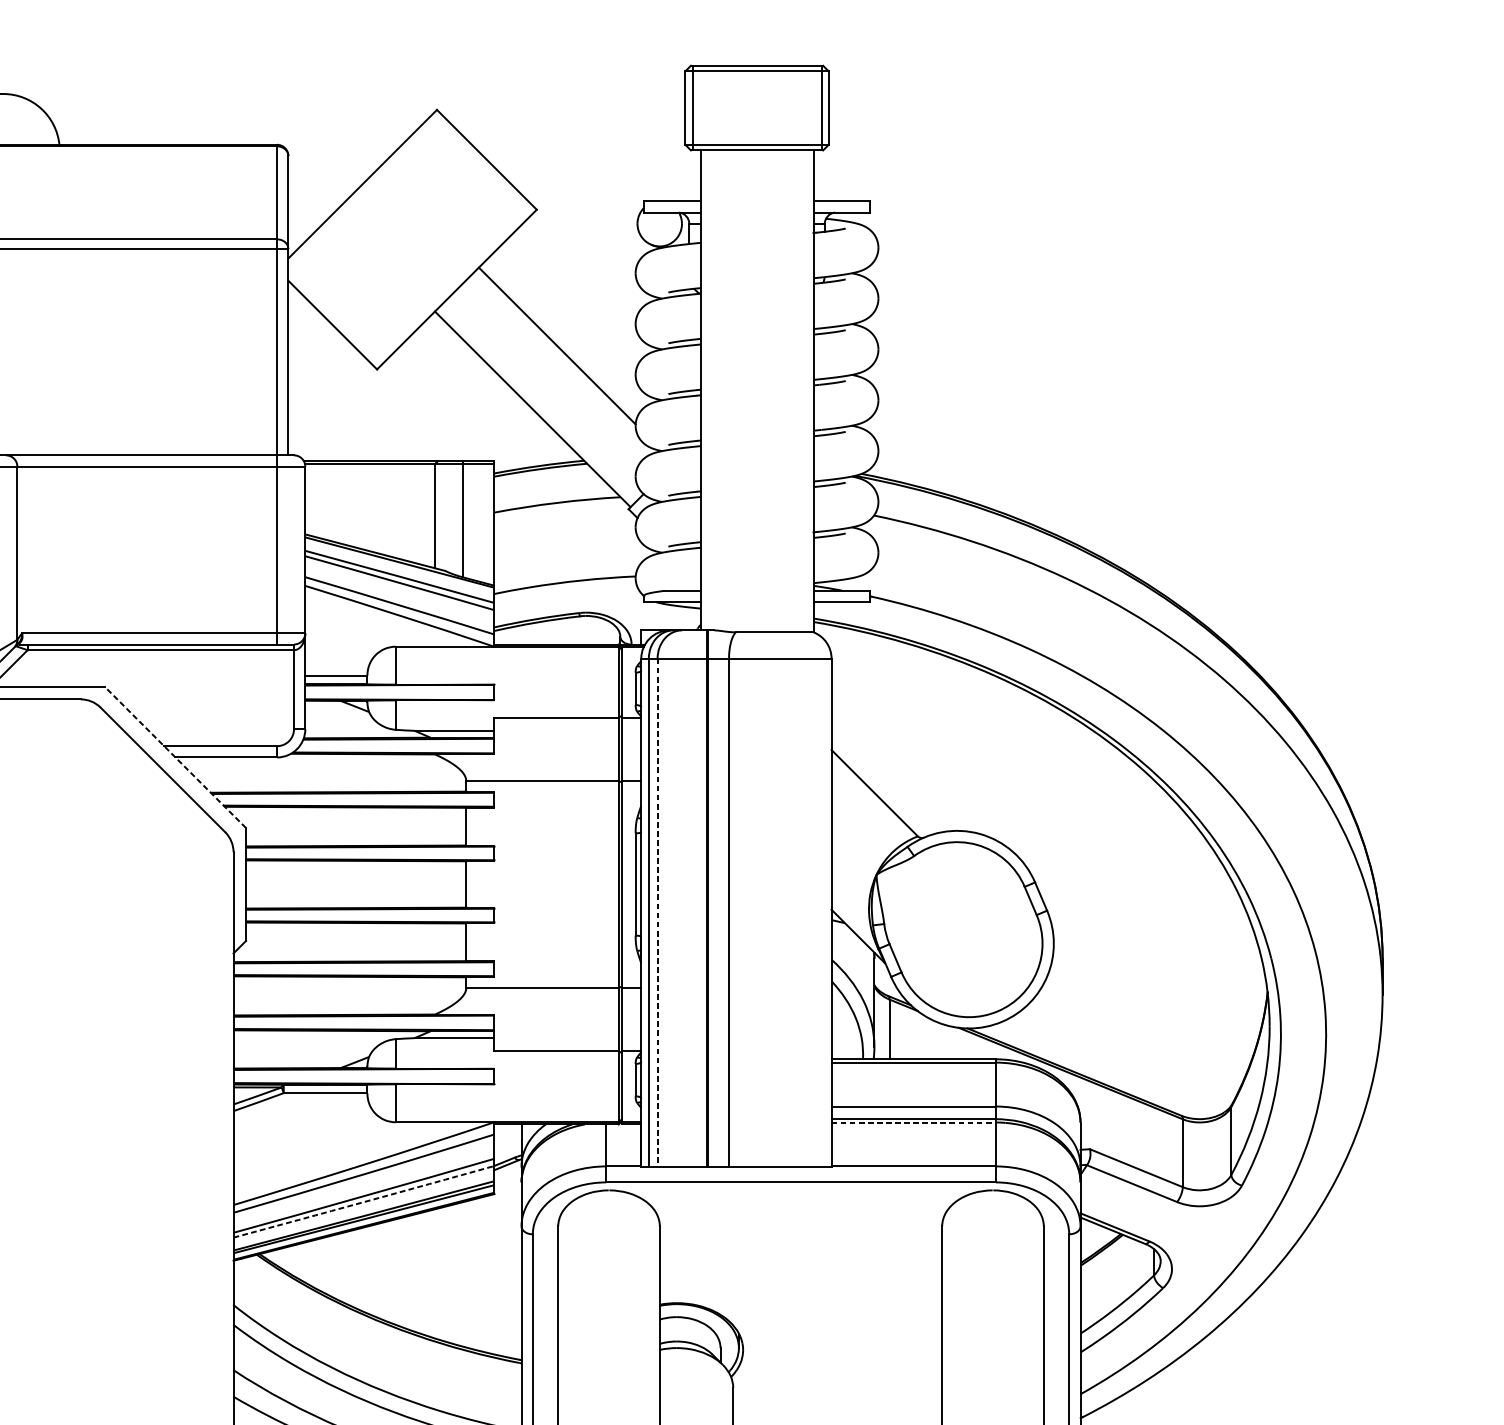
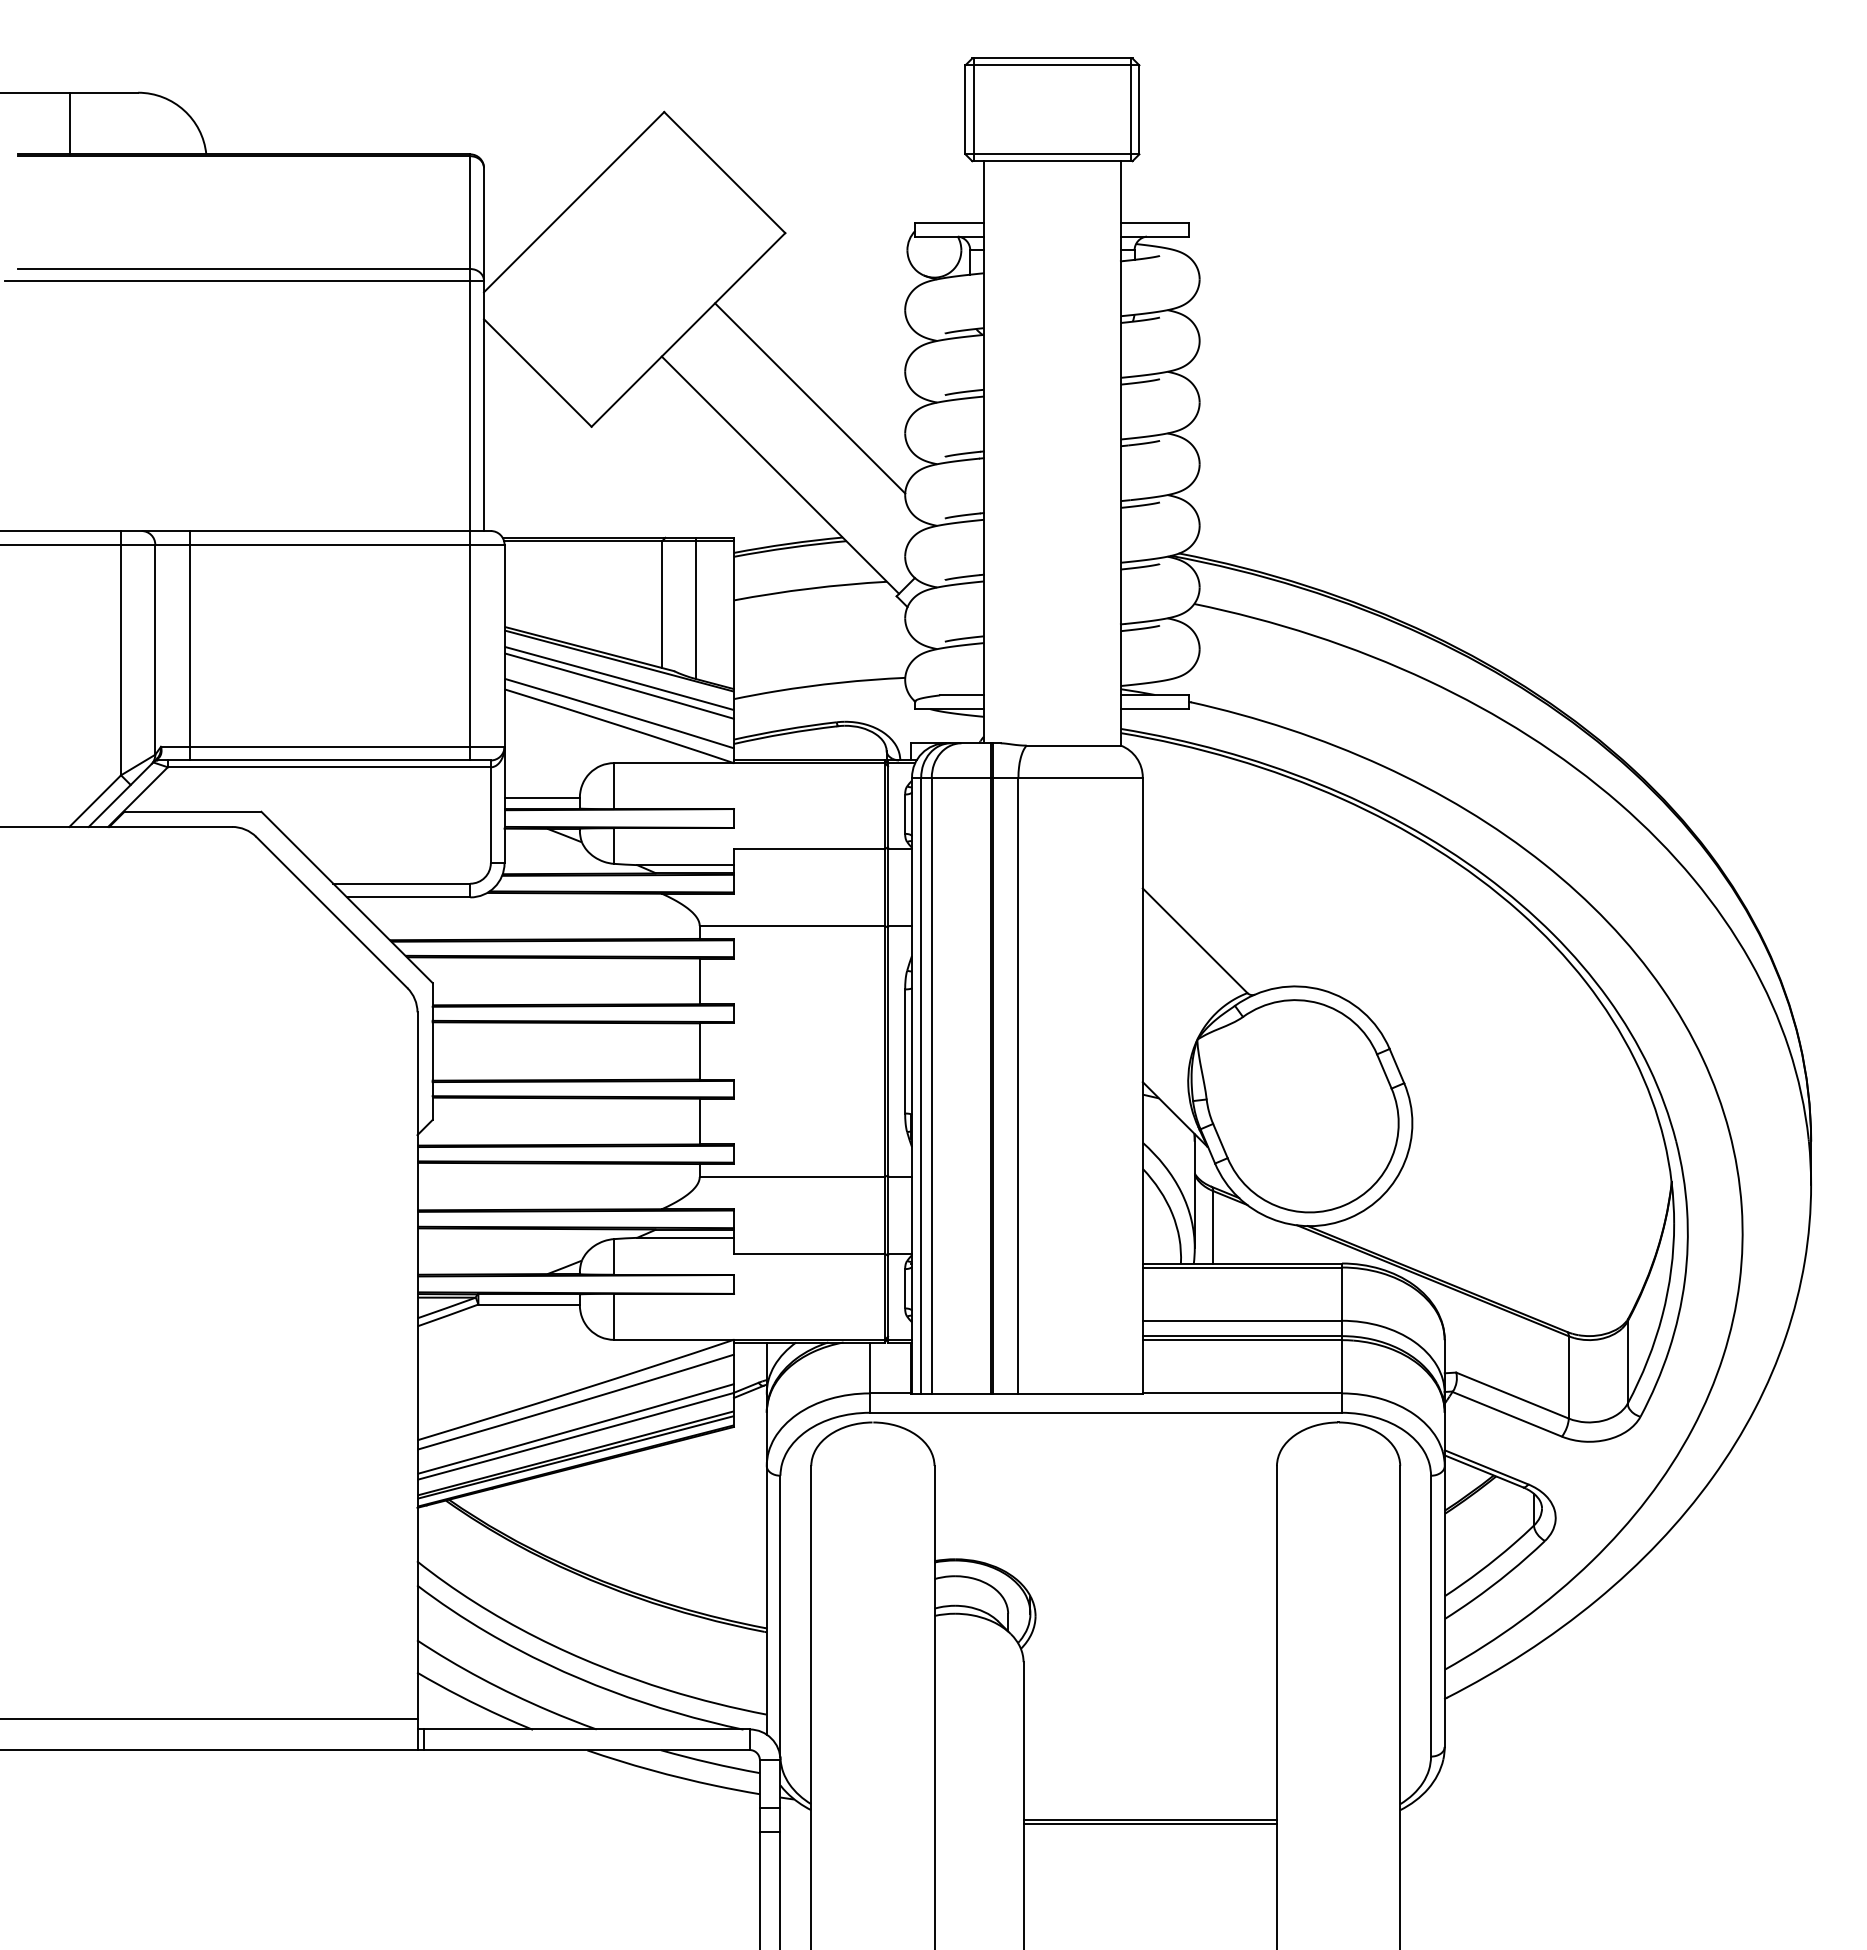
line: (45, 549) -> (189, 645), added
line: (175, 757) -> (346, 897), dashed -> solid
line: (657, 913) -> (931, 1086), dashed -> solid
line: (913, 1122) -> (1242, 1340), dashed -> solid
arc: (363, 1201) -> (575, 1436), dashed -> solid

